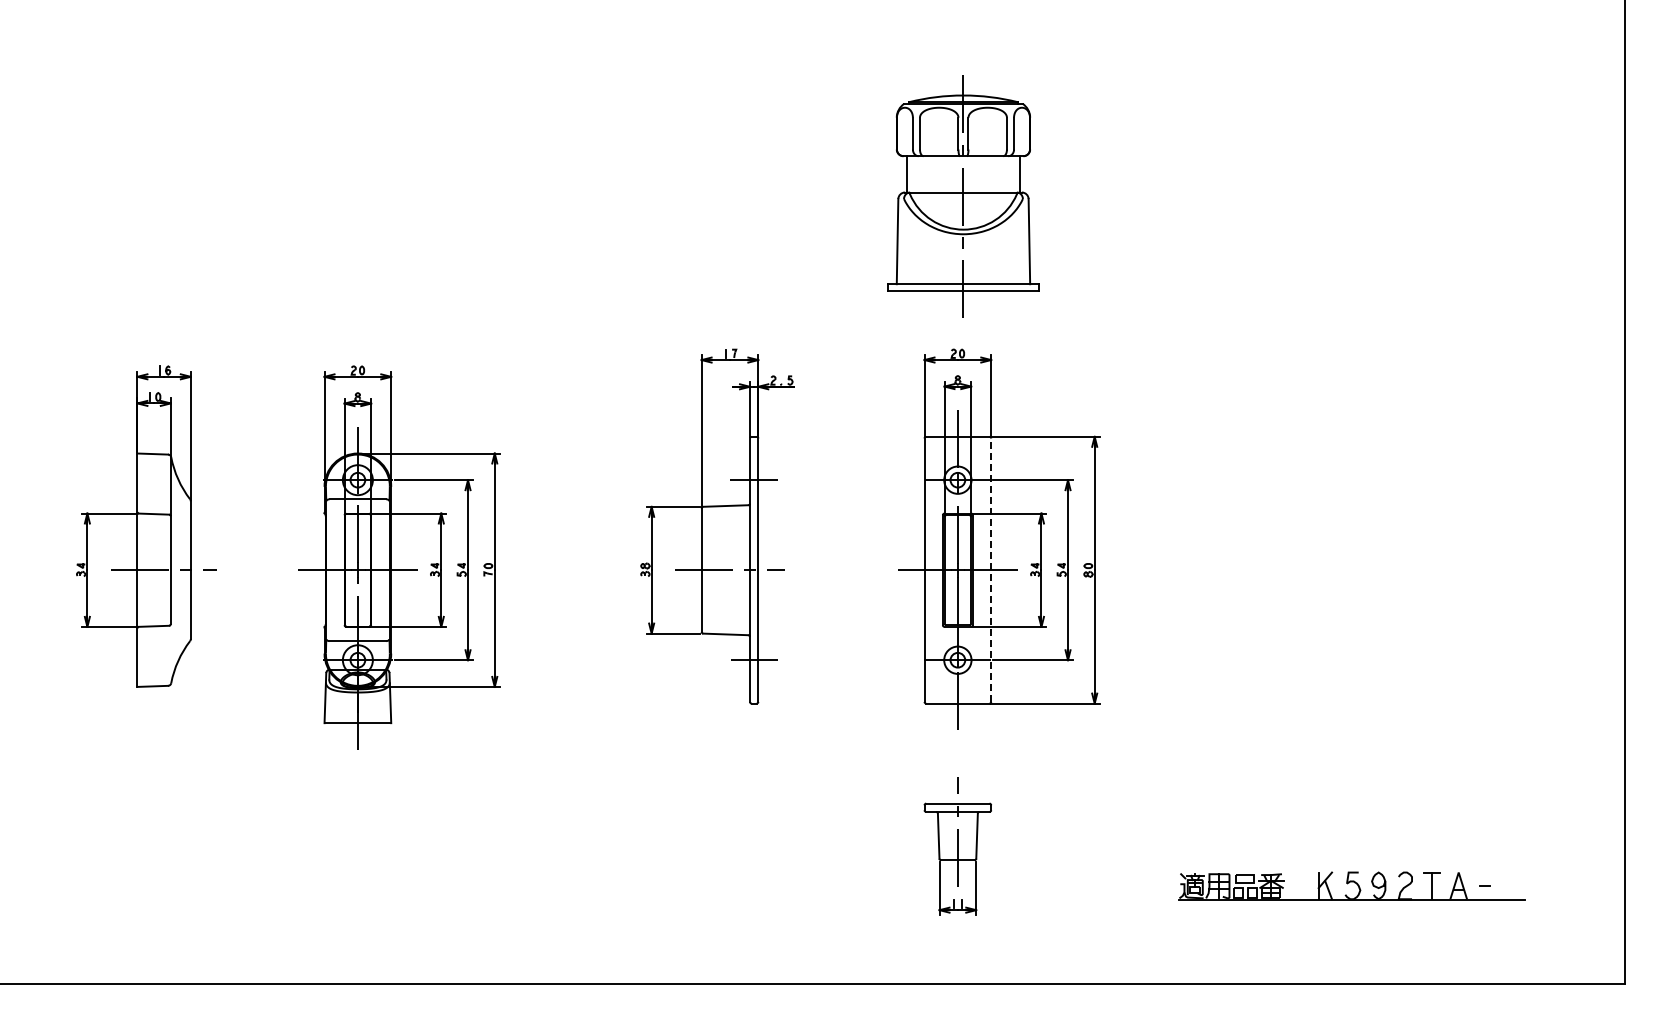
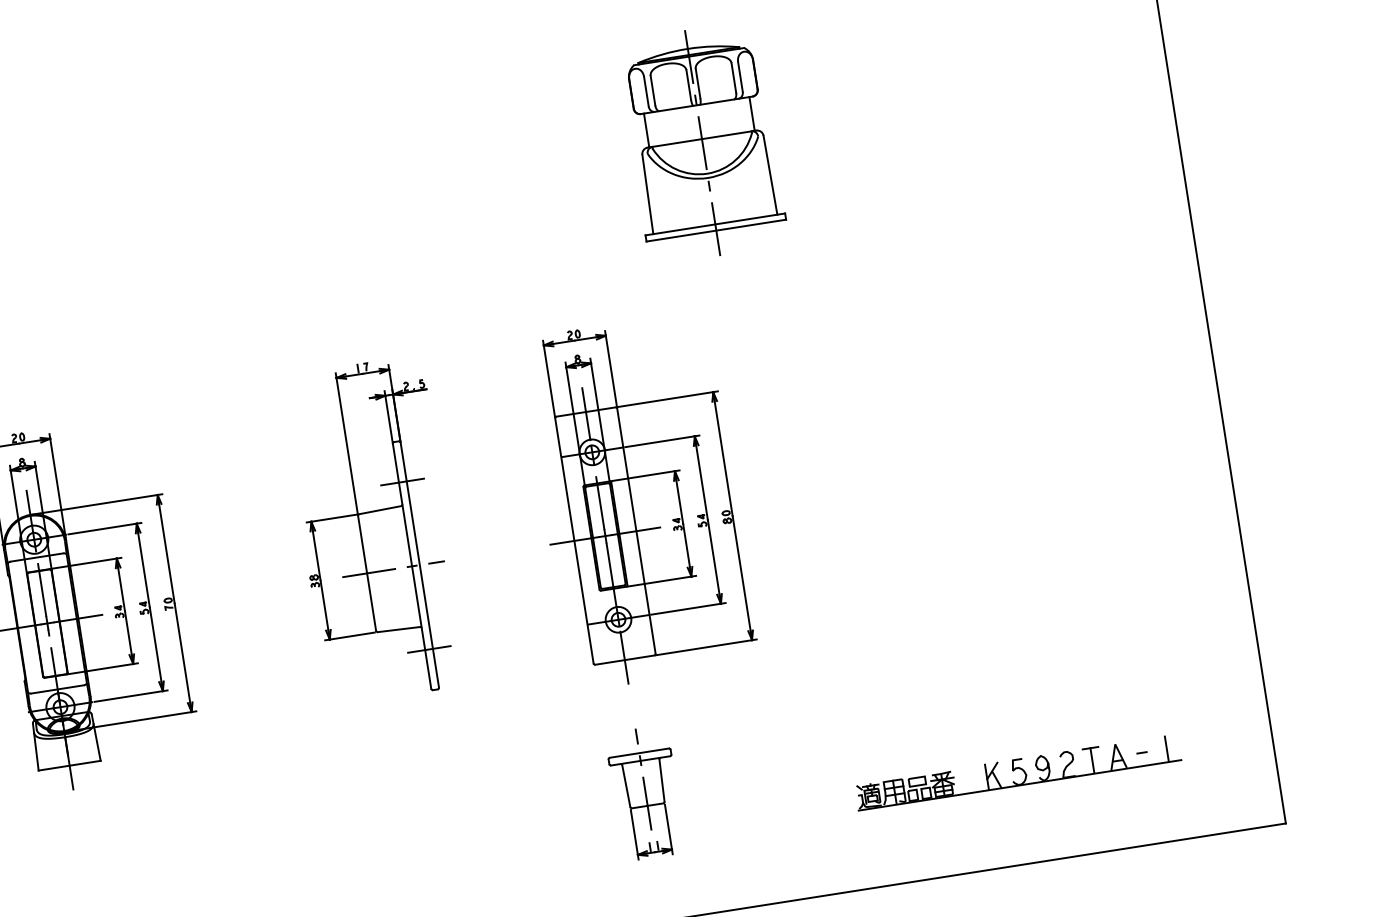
part: (963, 196) -> (702, 142), moved
line: (991, 570) -> (636, 531), dashed -> solid
line: (1512, 885) -> (1167, 748), added

